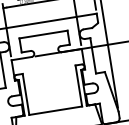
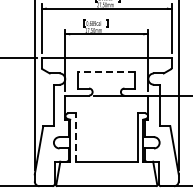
line: (43, 35) -> (106, 72), solid -> dashed
line: (25, 94) -> (75, 137), solid -> dashed

